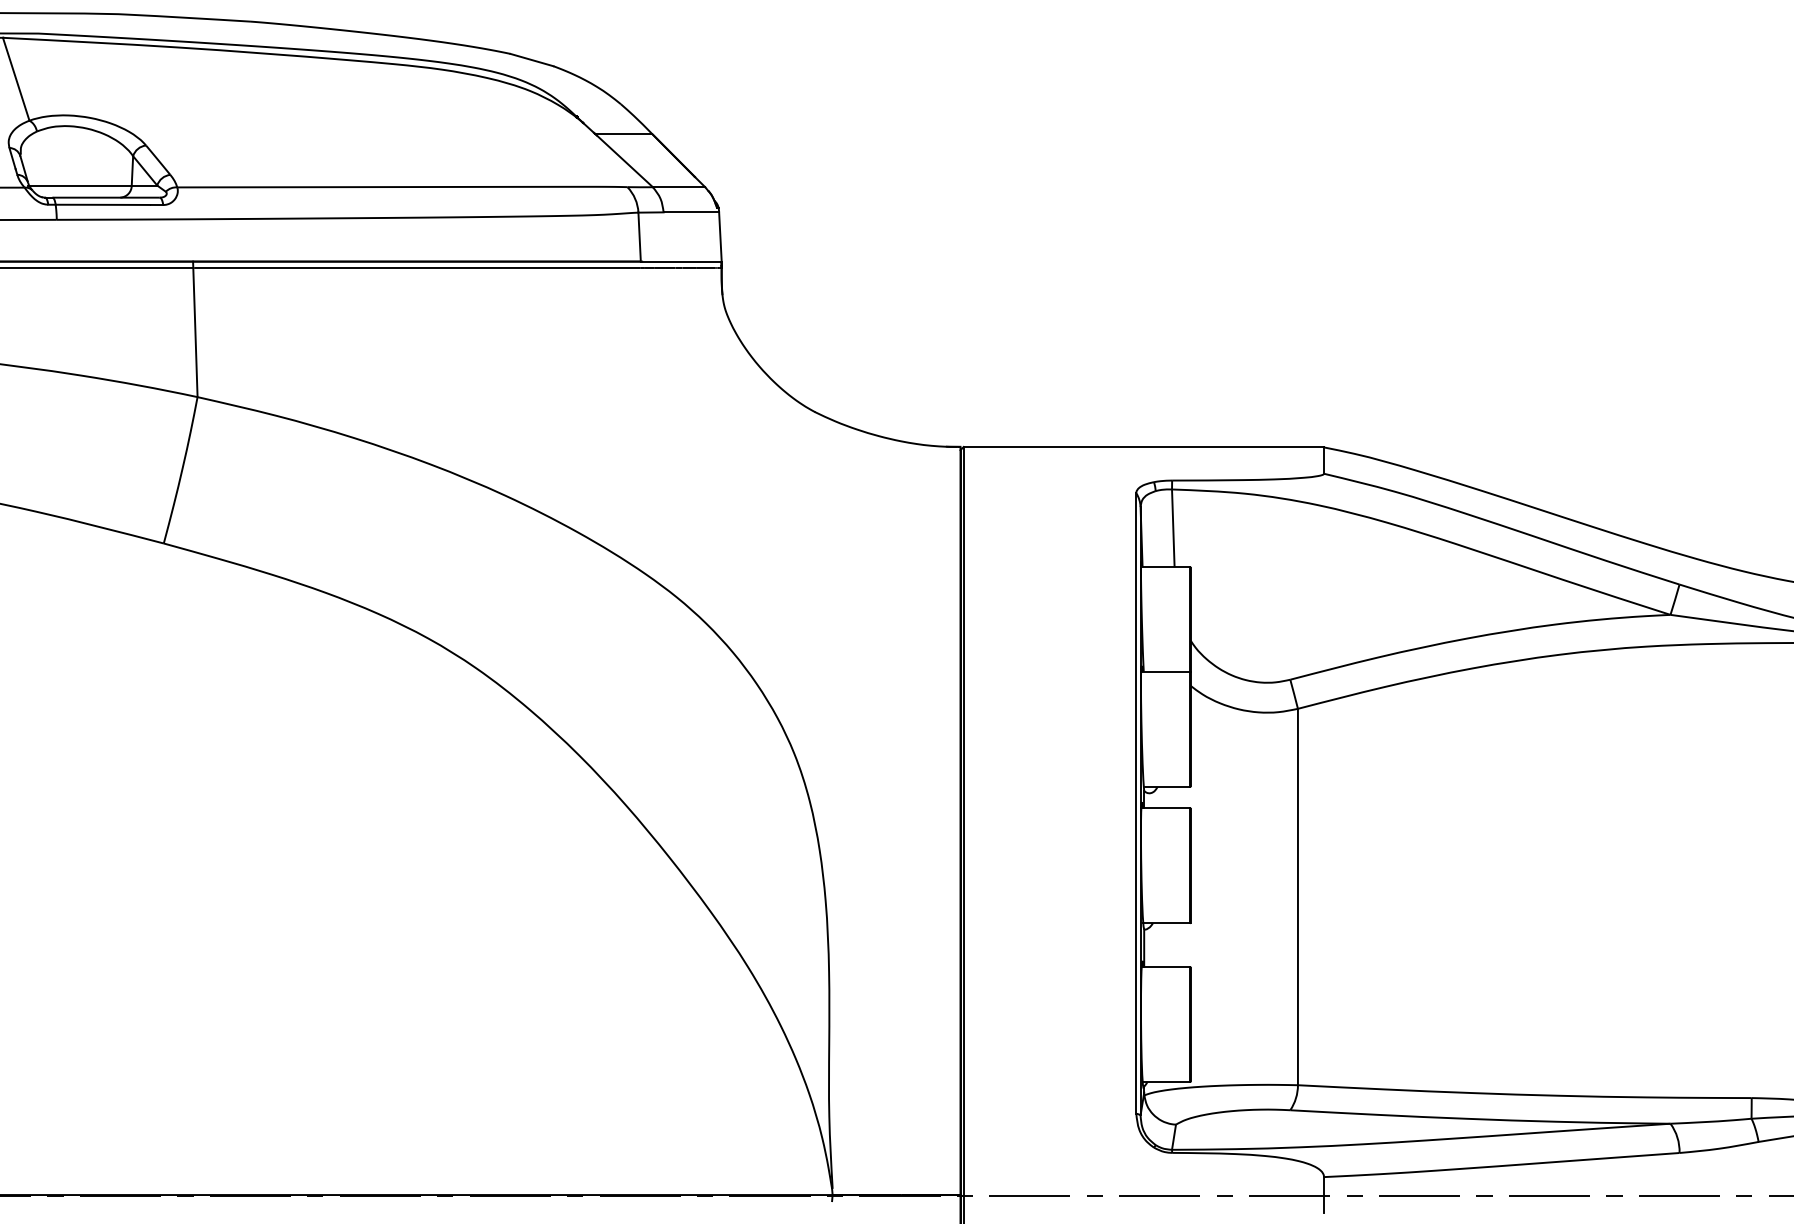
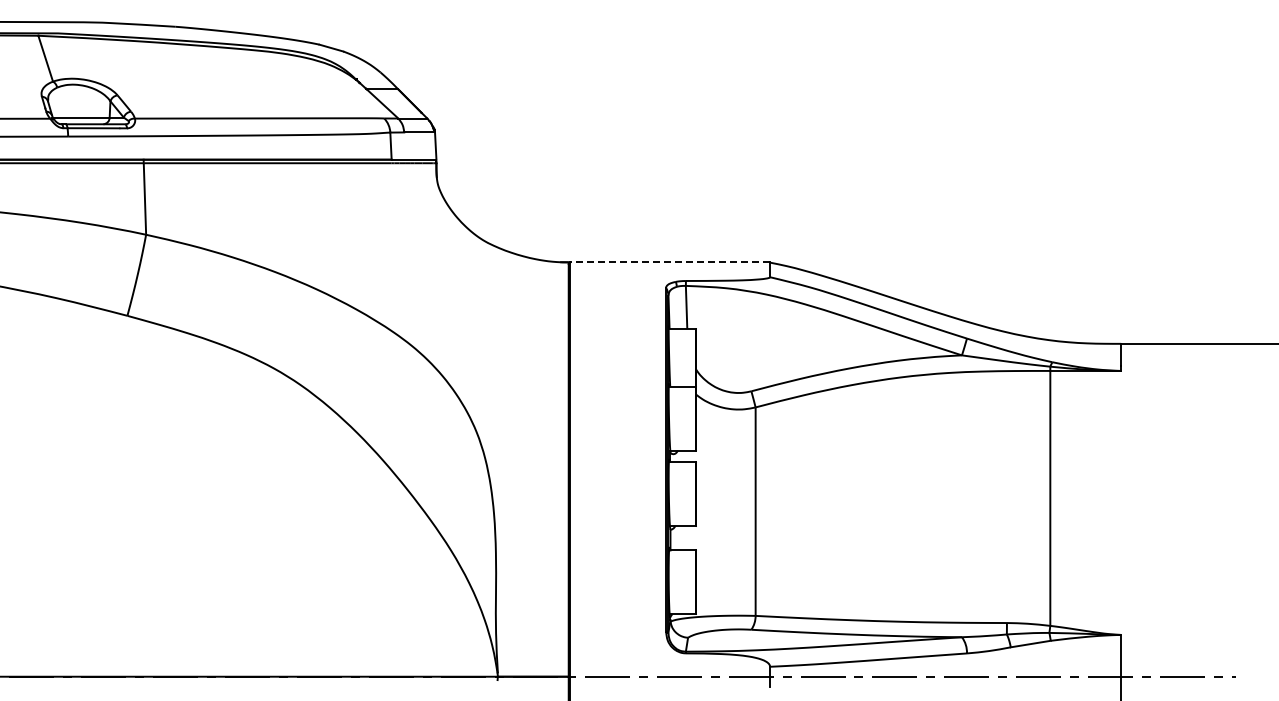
line: (1144, 447) -> (670, 262), solid -> dashed

